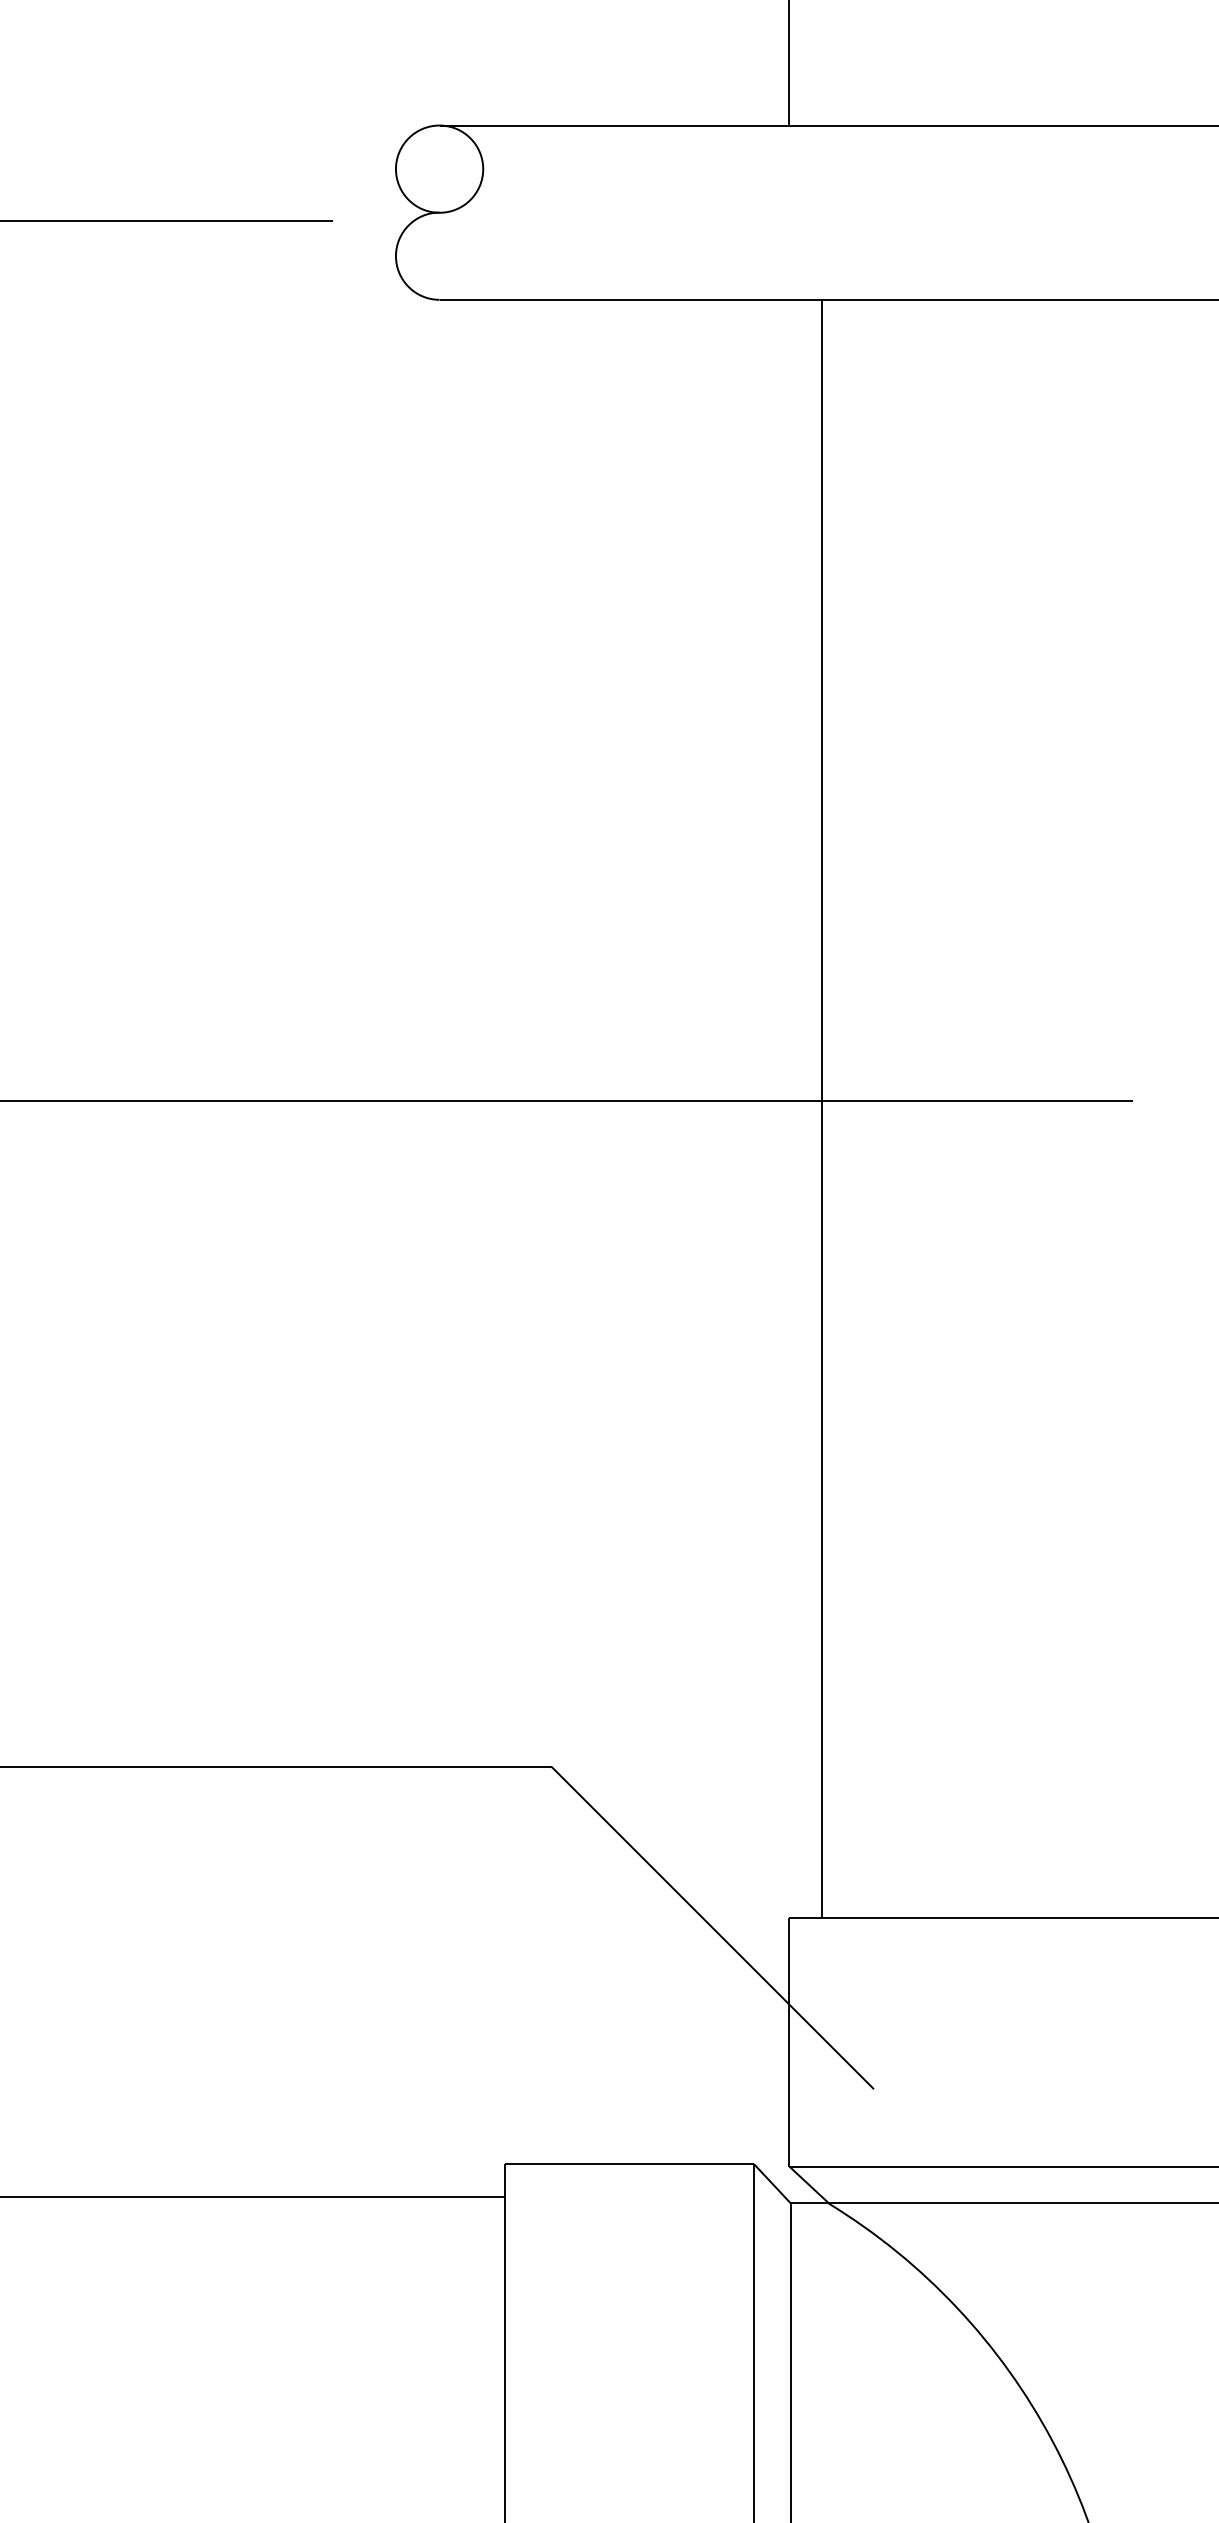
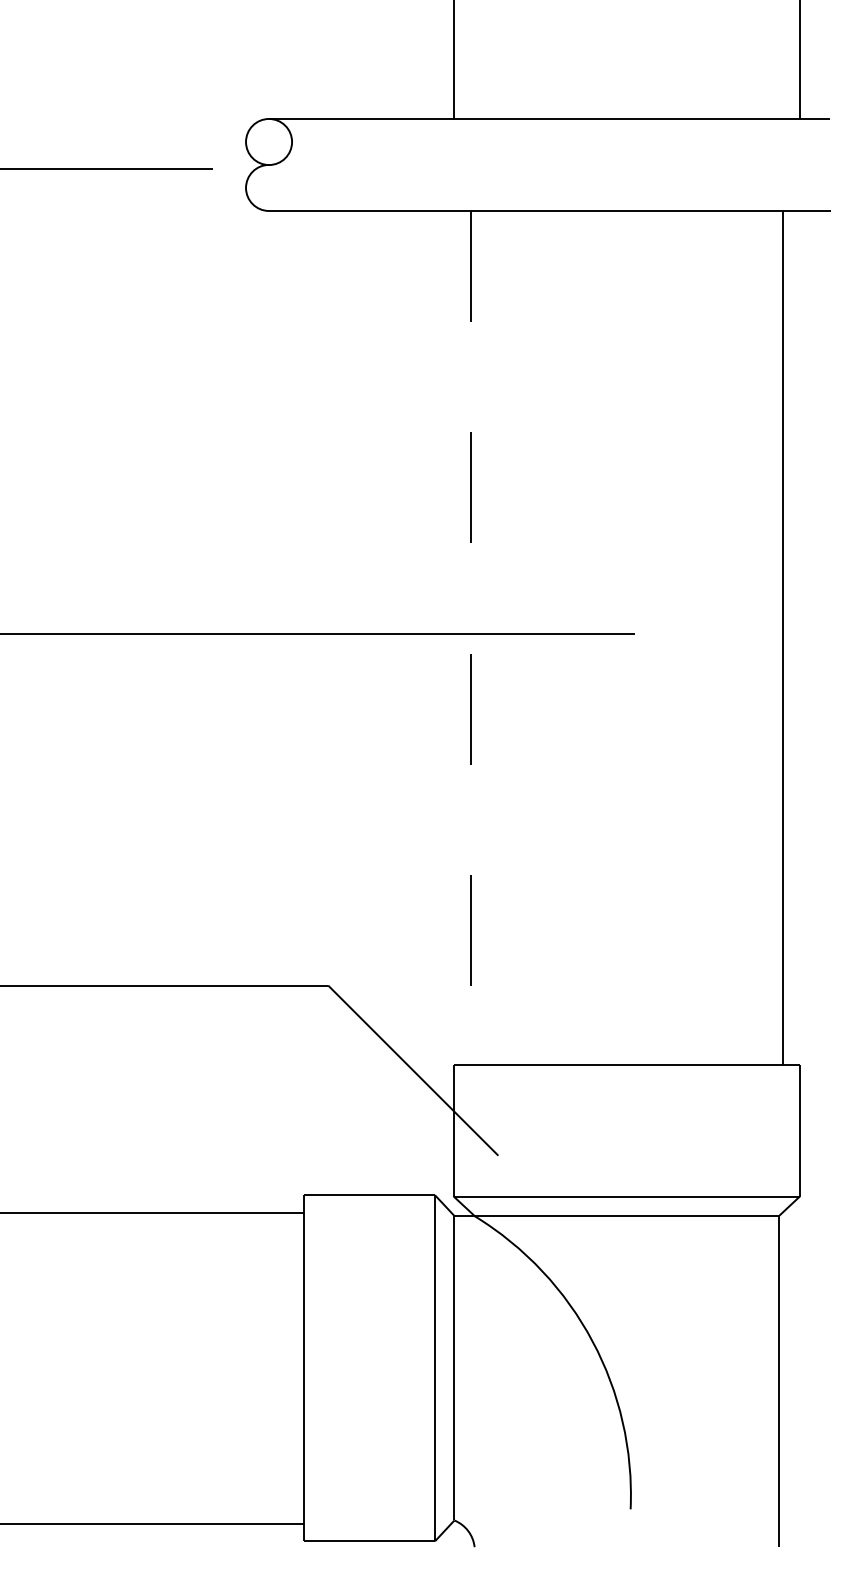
line: (823, 1109) -> (471, 638), solid -> dashed

